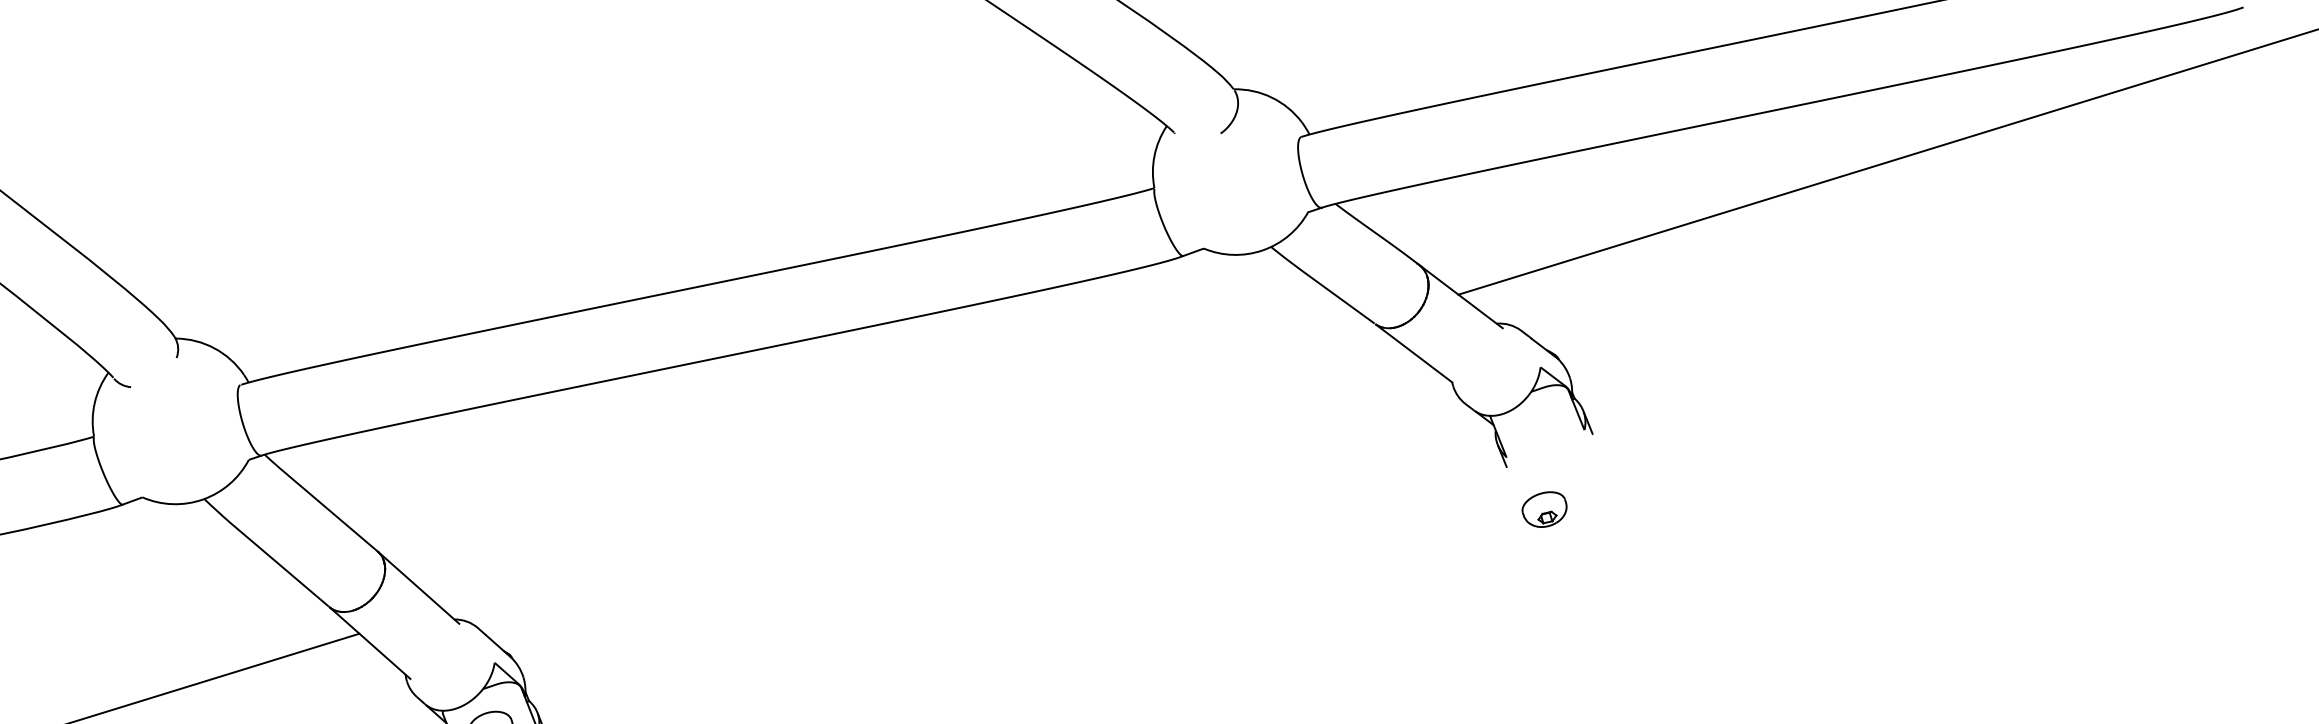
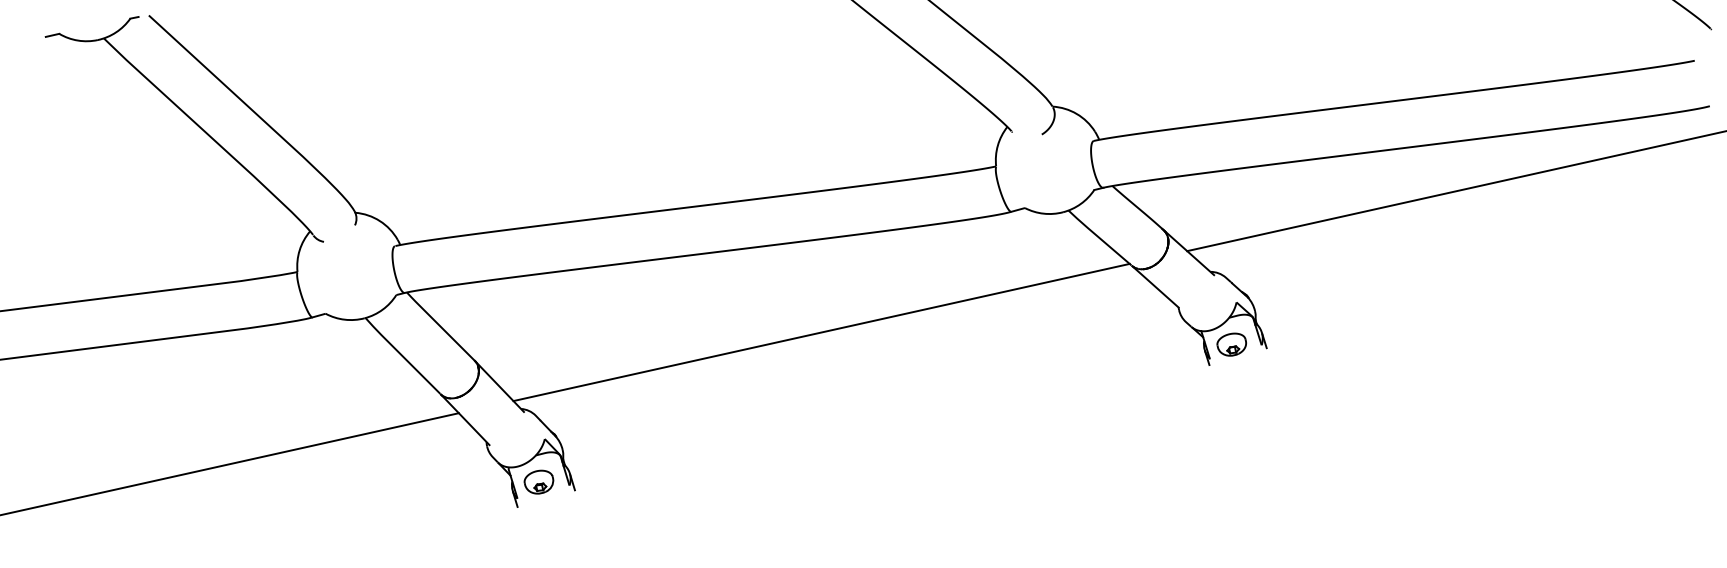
line: (906, 464) -> (821, 332), added
part: (1544, 509) -> (1231, 344), moved

